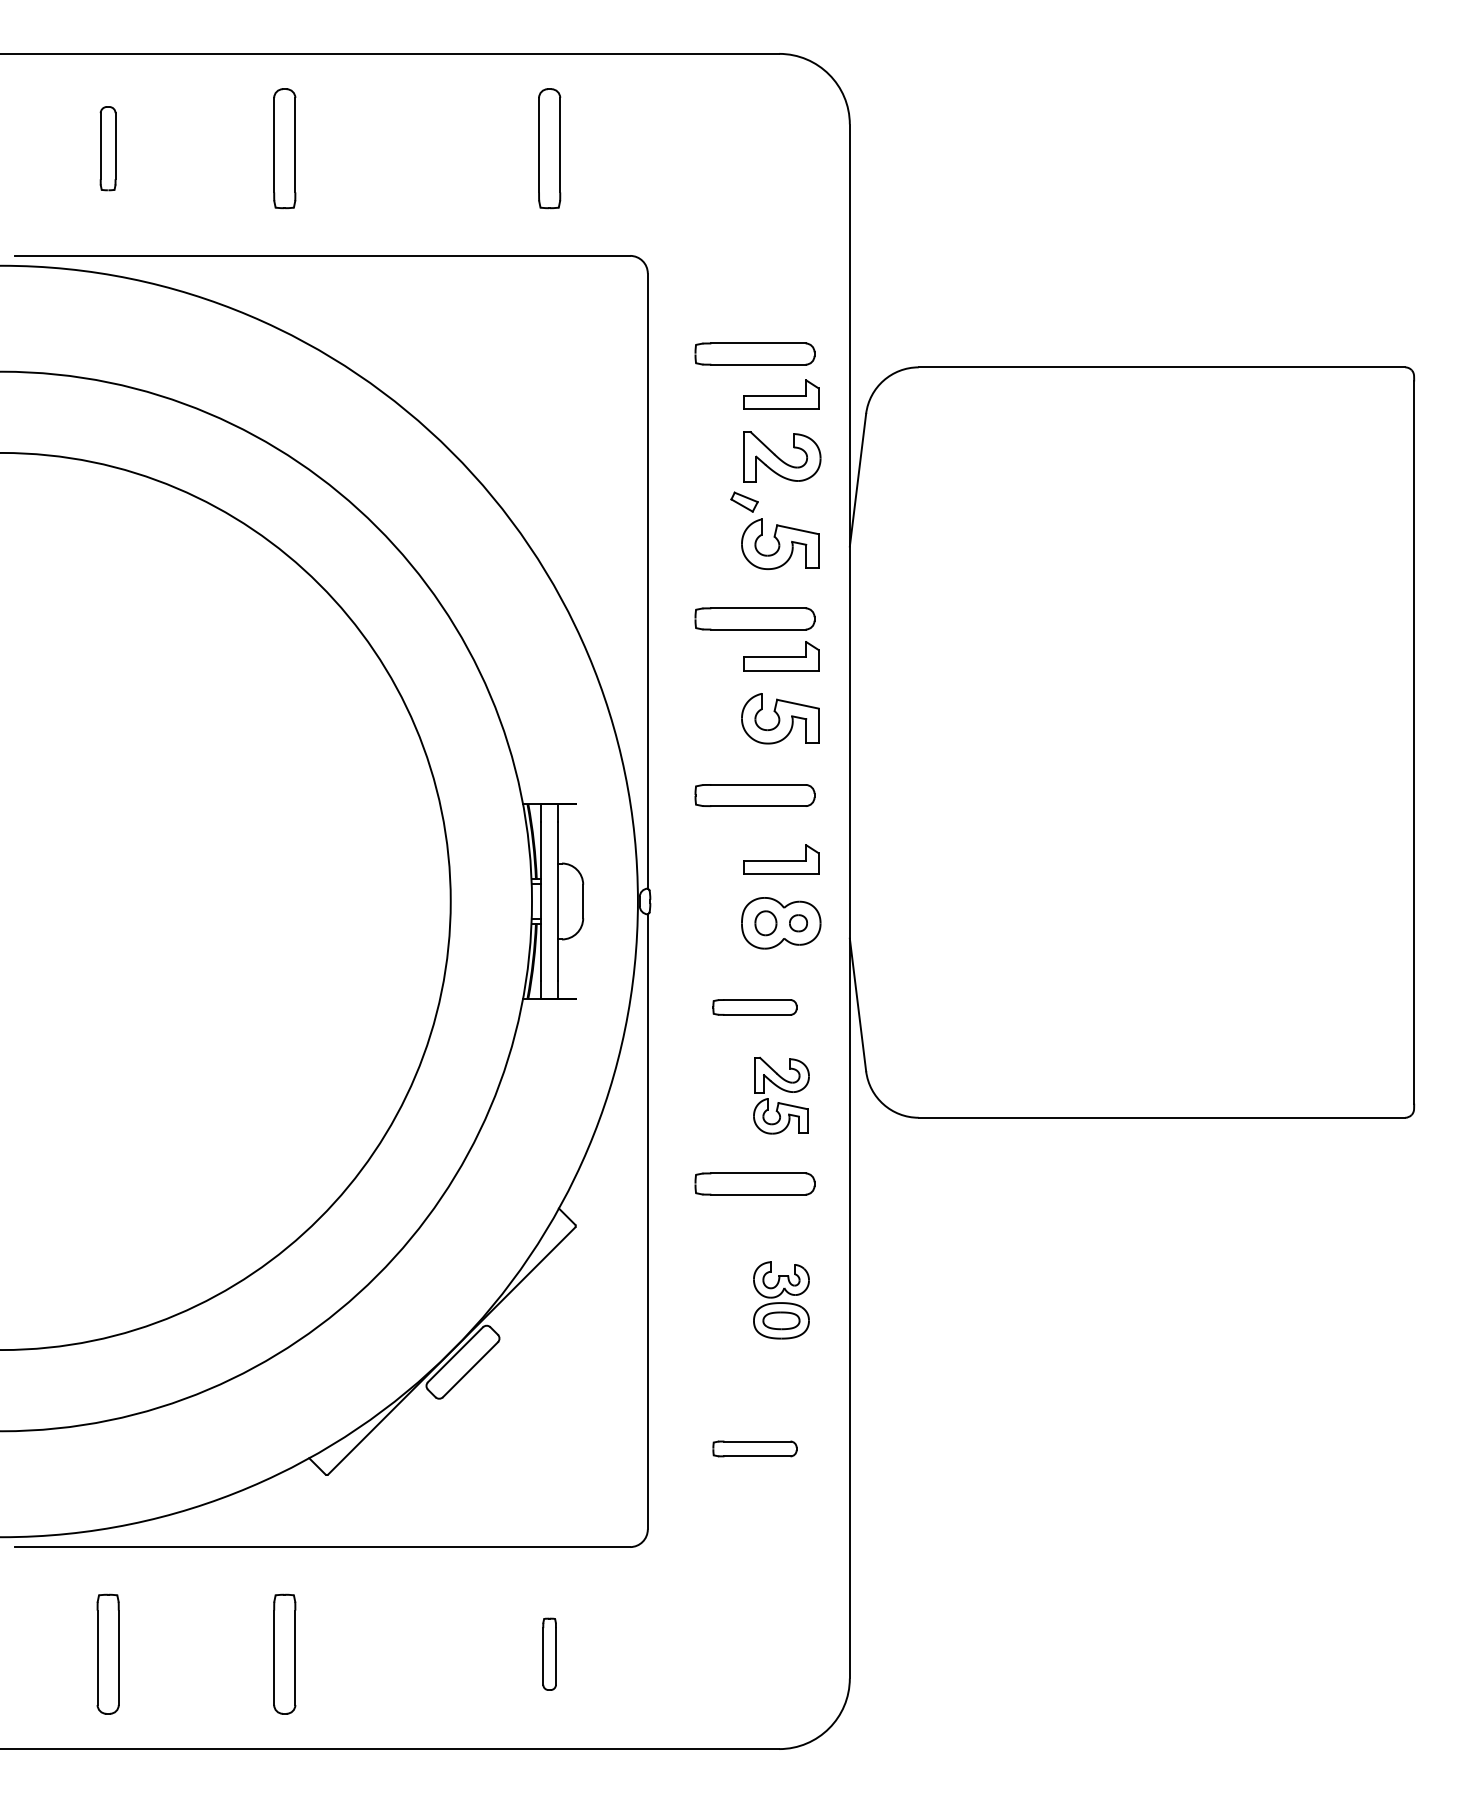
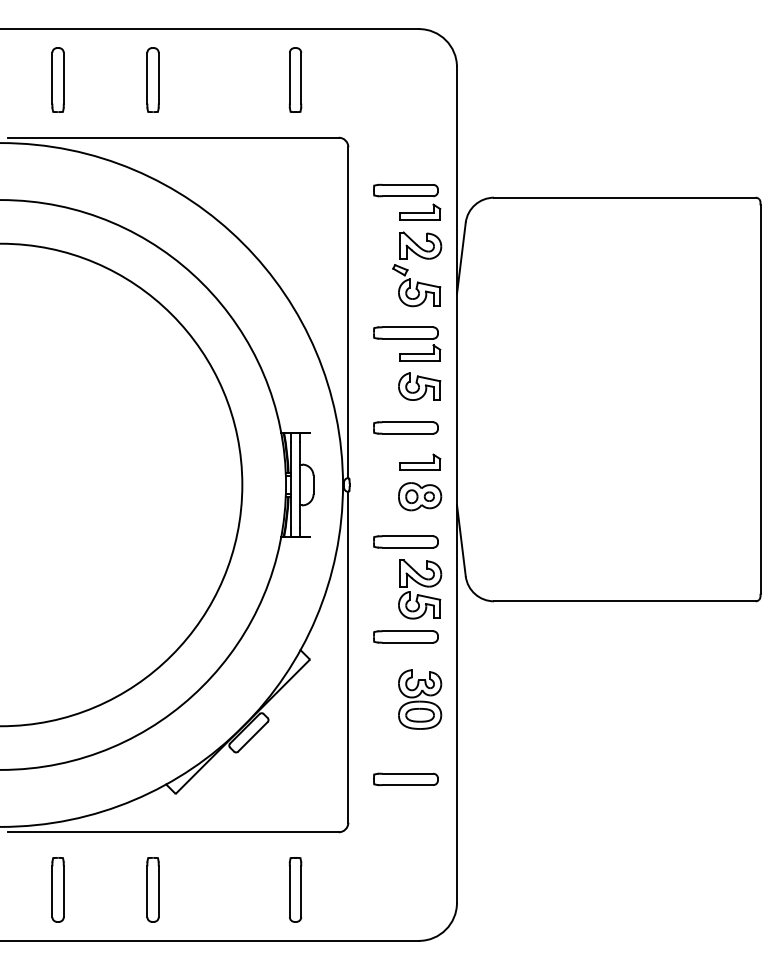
part: (107, 147) -> (57, 79), size x1.43
part: (754, 1006) -> (405, 541), size x1.43
part: (781, 1095) -> (420, 589), size x1.43
part: (781, 1300) -> (420, 699), size x1.43
part: (754, 1449) -> (405, 779), size x1.43
part: (549, 1653) -> (295, 889), size x1.67

